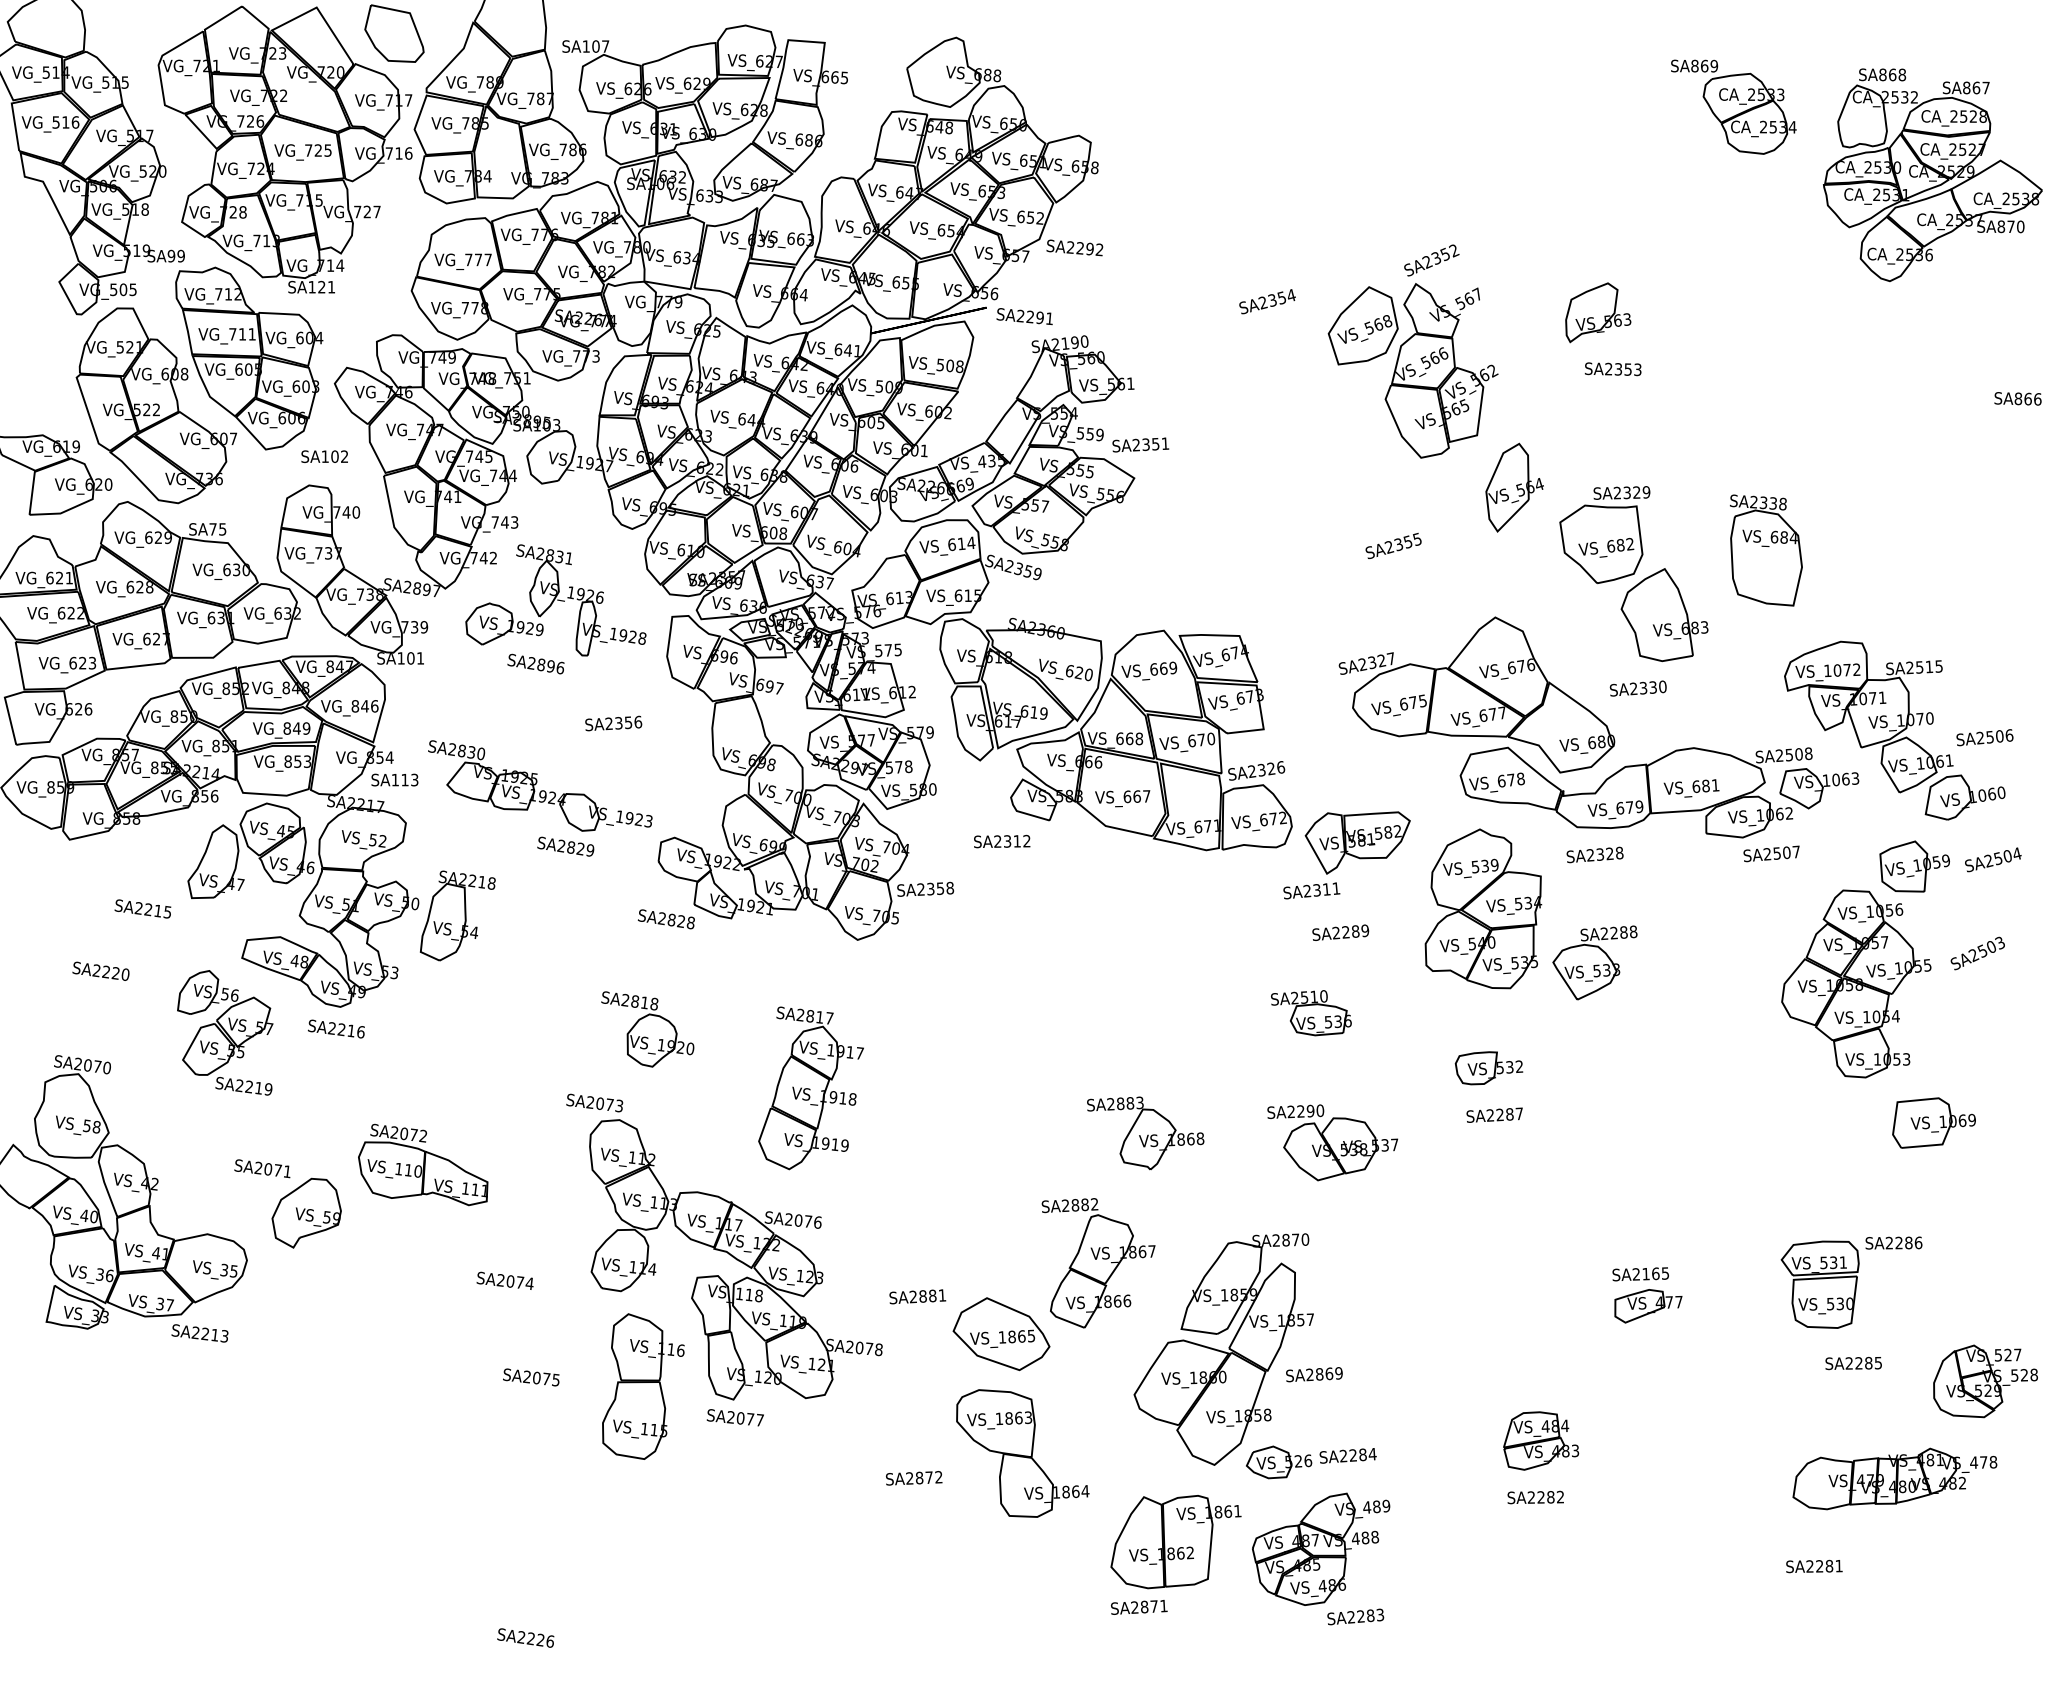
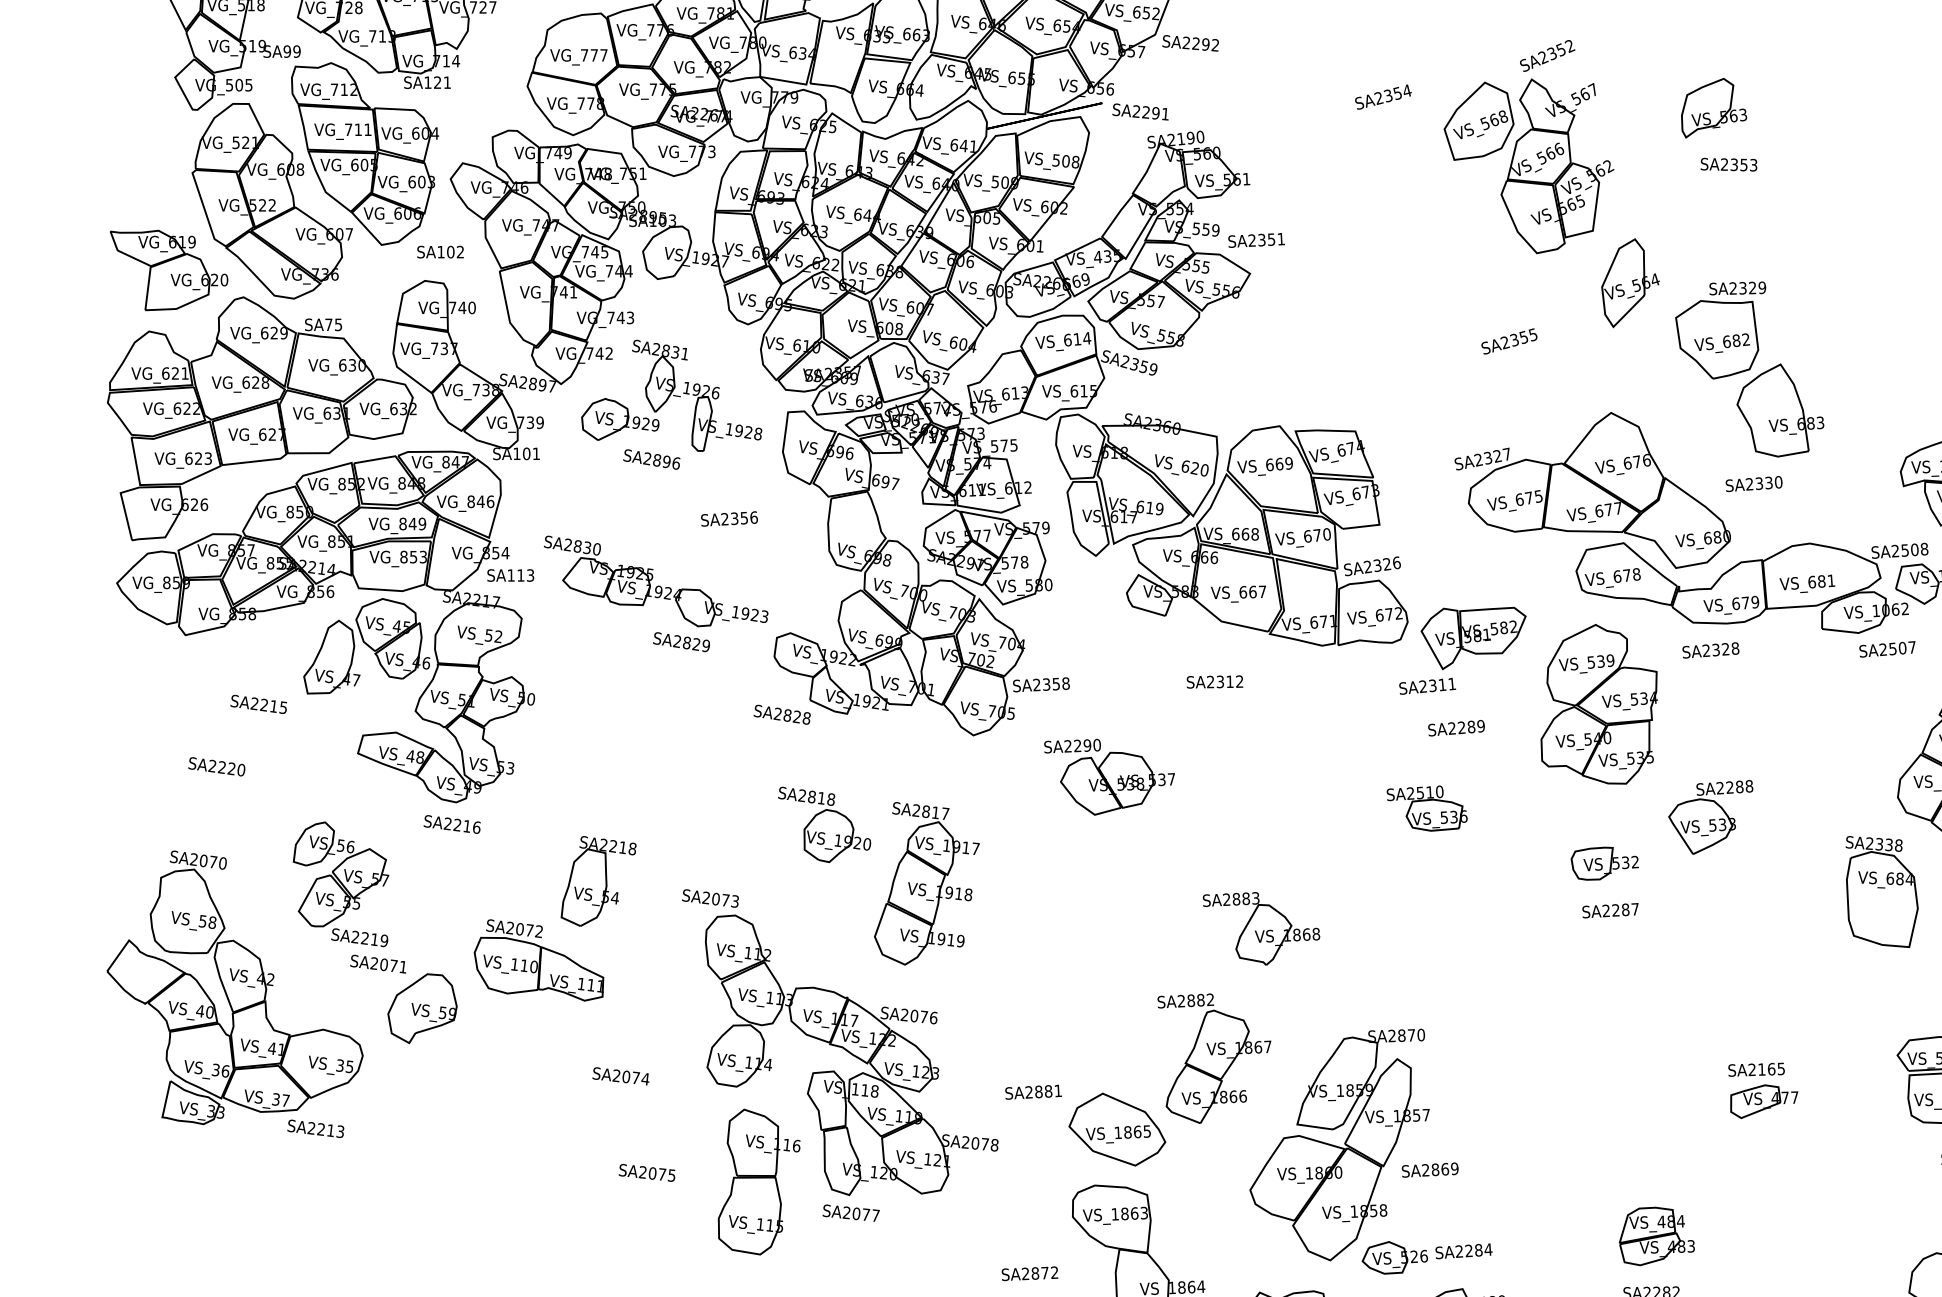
part: (1766, 550) -> (1882, 891), moved
text: (1002, 841) -> (1215, 681), moved
part: (457, 915) -> (598, 880), moved
part: (1594, 962) -> (1710, 816), moved
part: (647, 1029) -> (824, 824), moved
part: (225, 1032) -> (341, 883), moved
part: (1332, 1142) -> (1109, 776), moved

